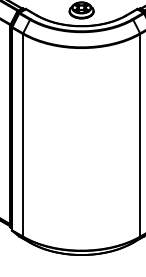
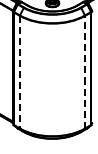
line: (140, 134) -> (85, 71), solid -> dashed
line: (22, 135) -> (19, 72), solid -> dashed

